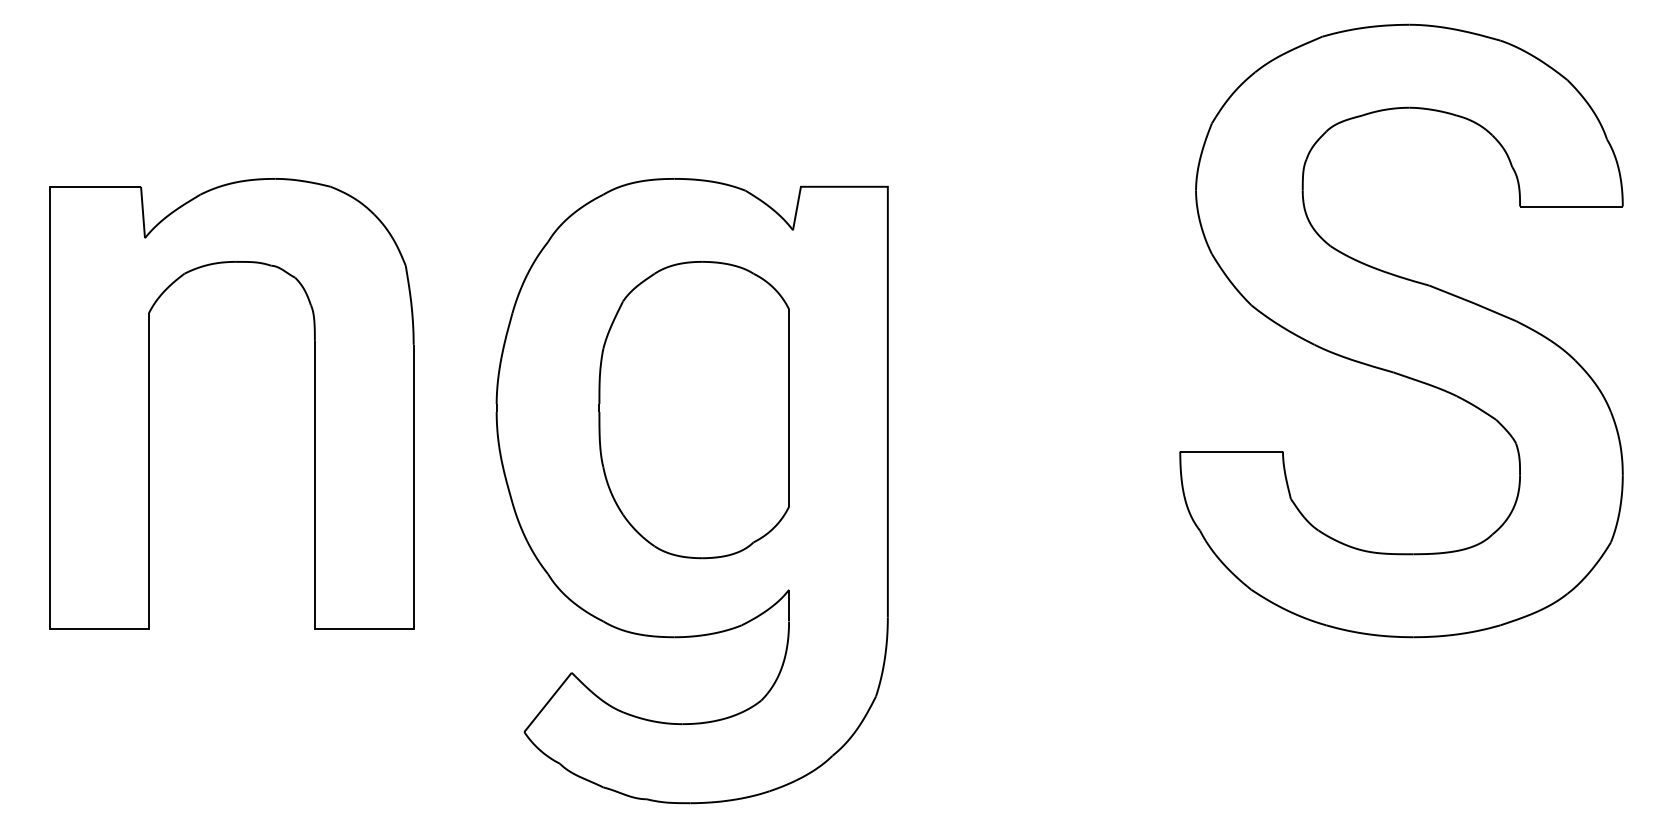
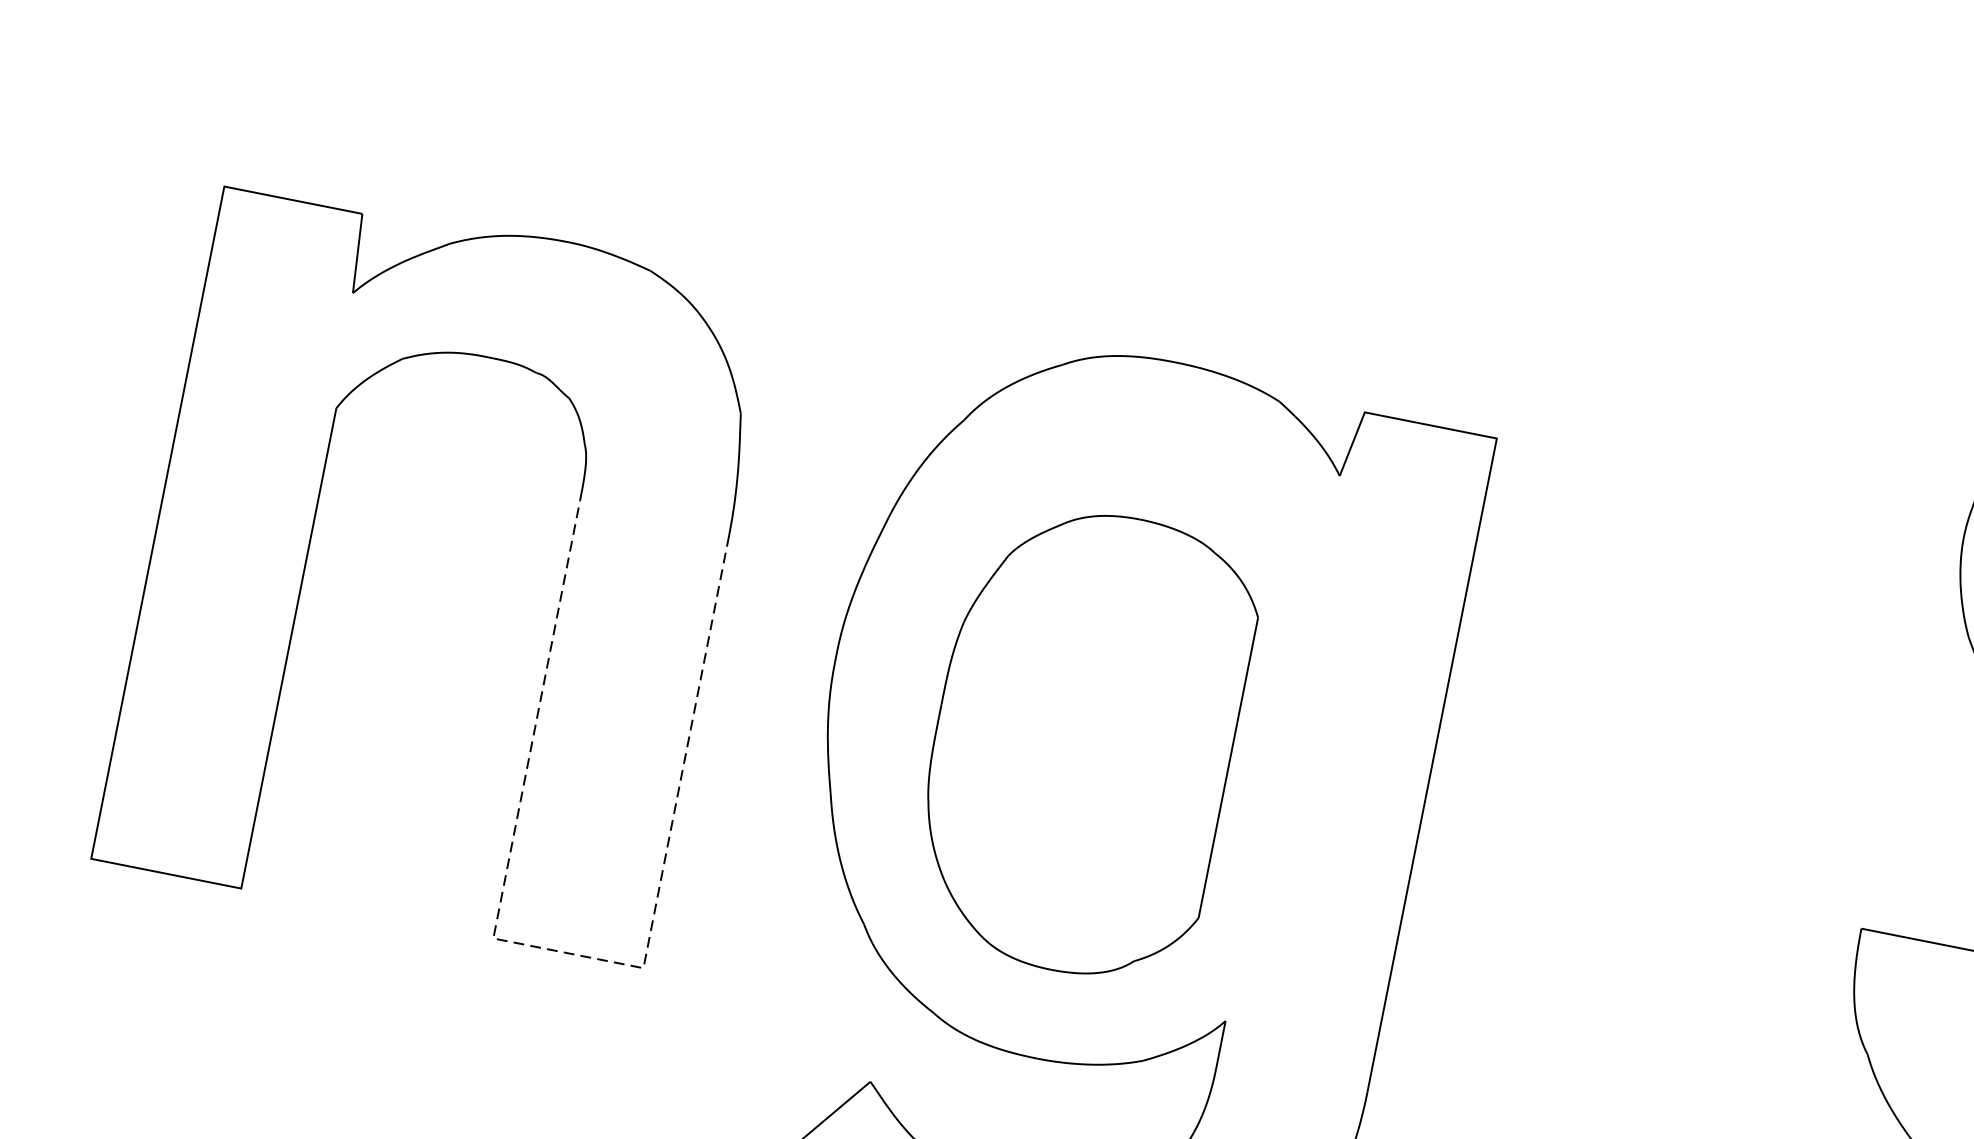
part: (693, 410) -> (1082, 742), moved
line: (361, 629) -> (564, 952), solid -> dashed

